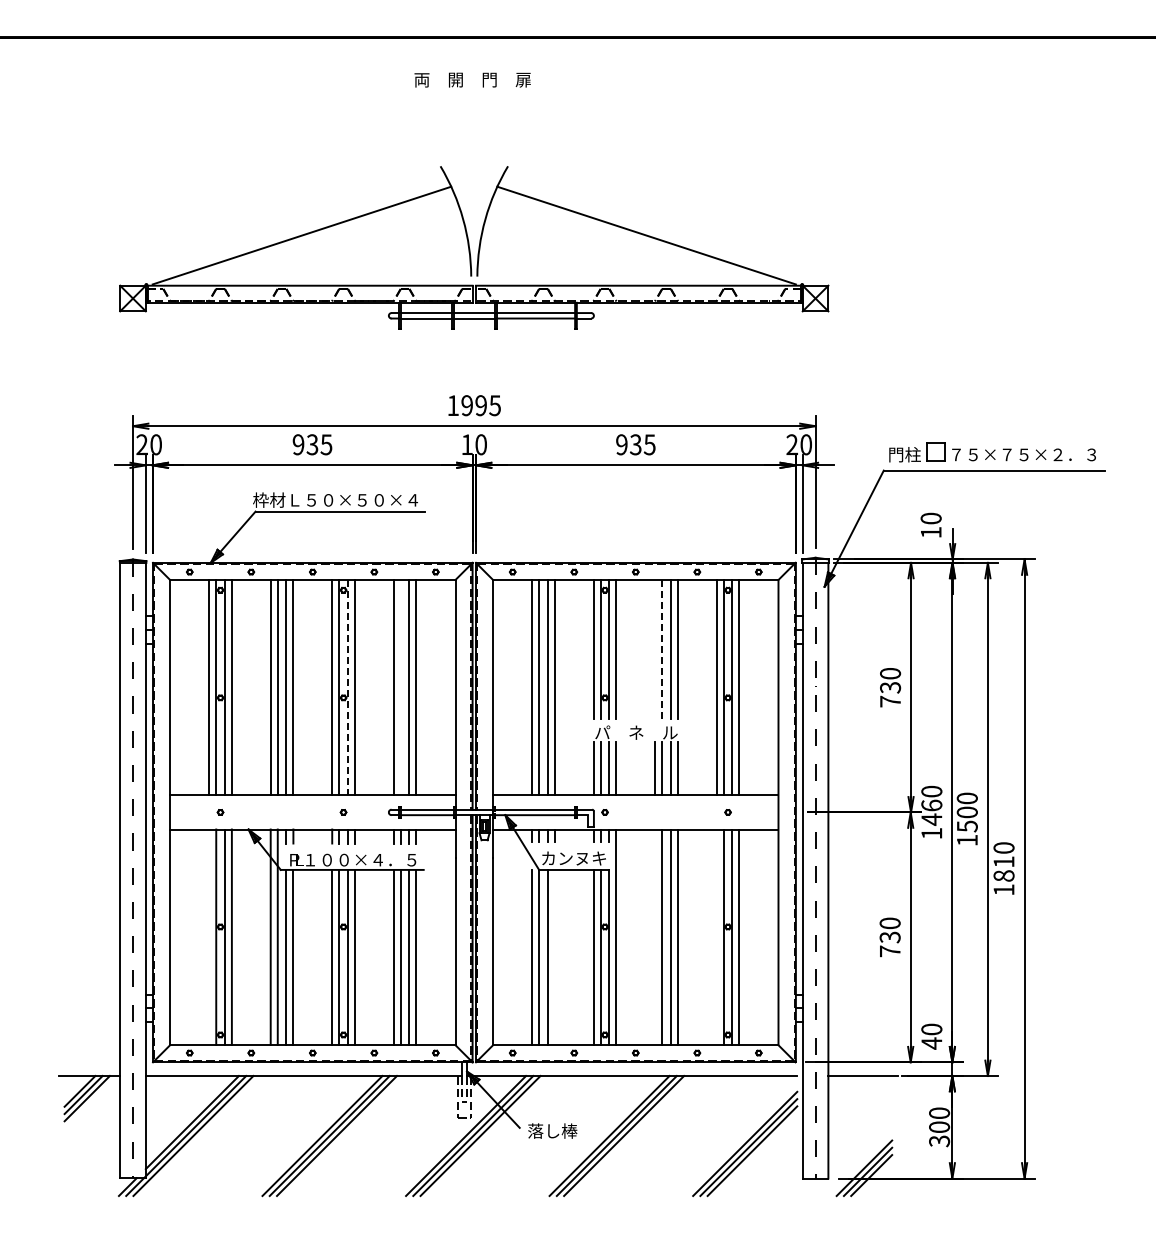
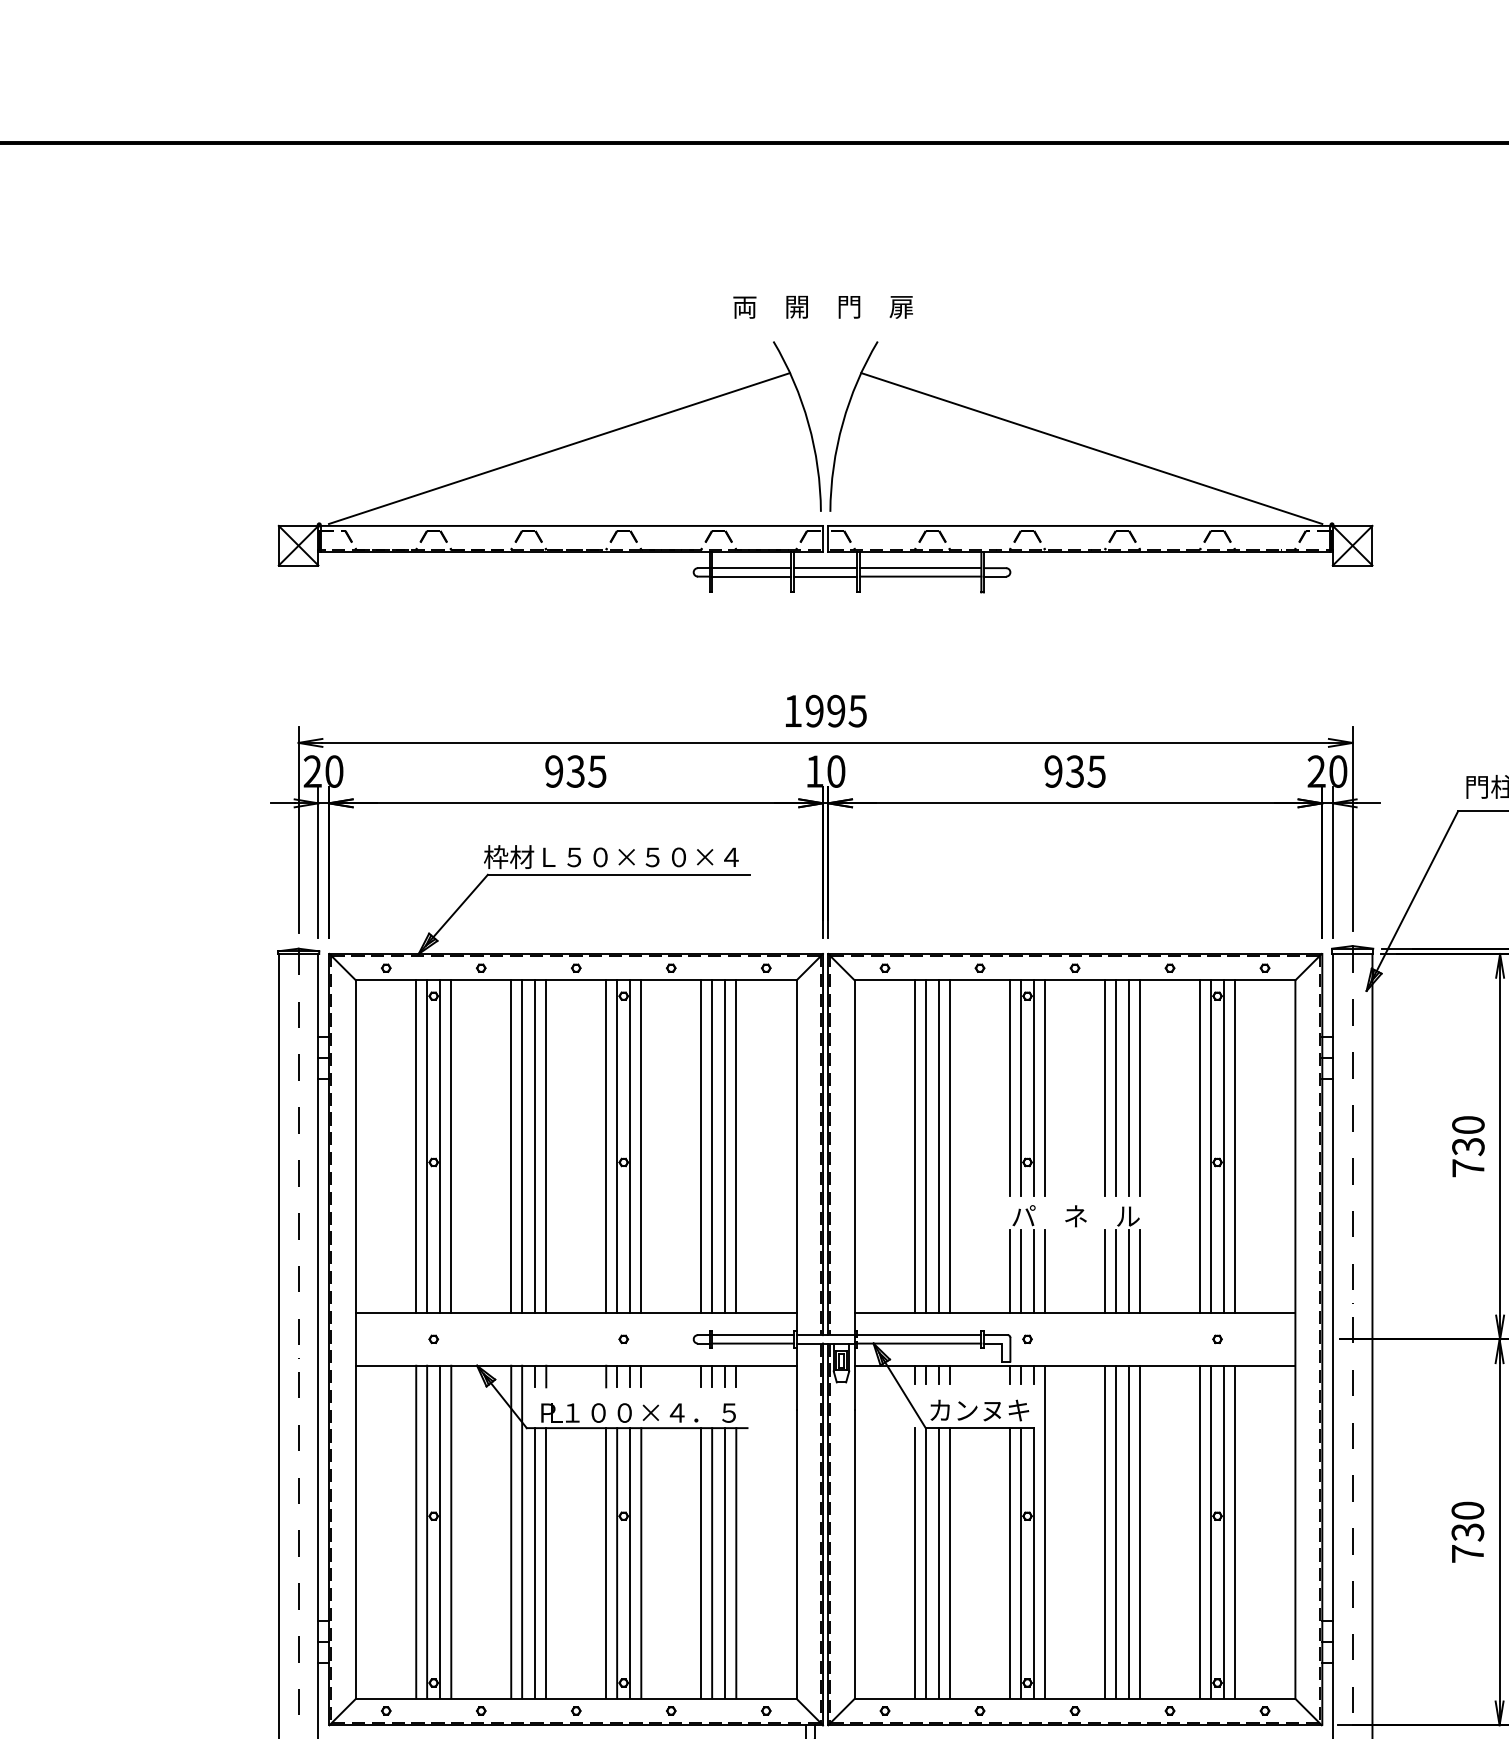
text: (472, 79) -> (822, 306), moved
line: (655, 649) -> (1105, 1087), added
line: (662, 649) -> (1116, 1087), dashed -> solid
line: (347, 687) -> (629, 1146), dashed -> solid
line: (400, 687) -> (711, 1146), added
line: (209, 936) -> (416, 1530), added
line: (655, 936) -> (1105, 1530), added
line: (716, 936) -> (1199, 1530), added
line: (554, 956) -> (949, 1561), added

